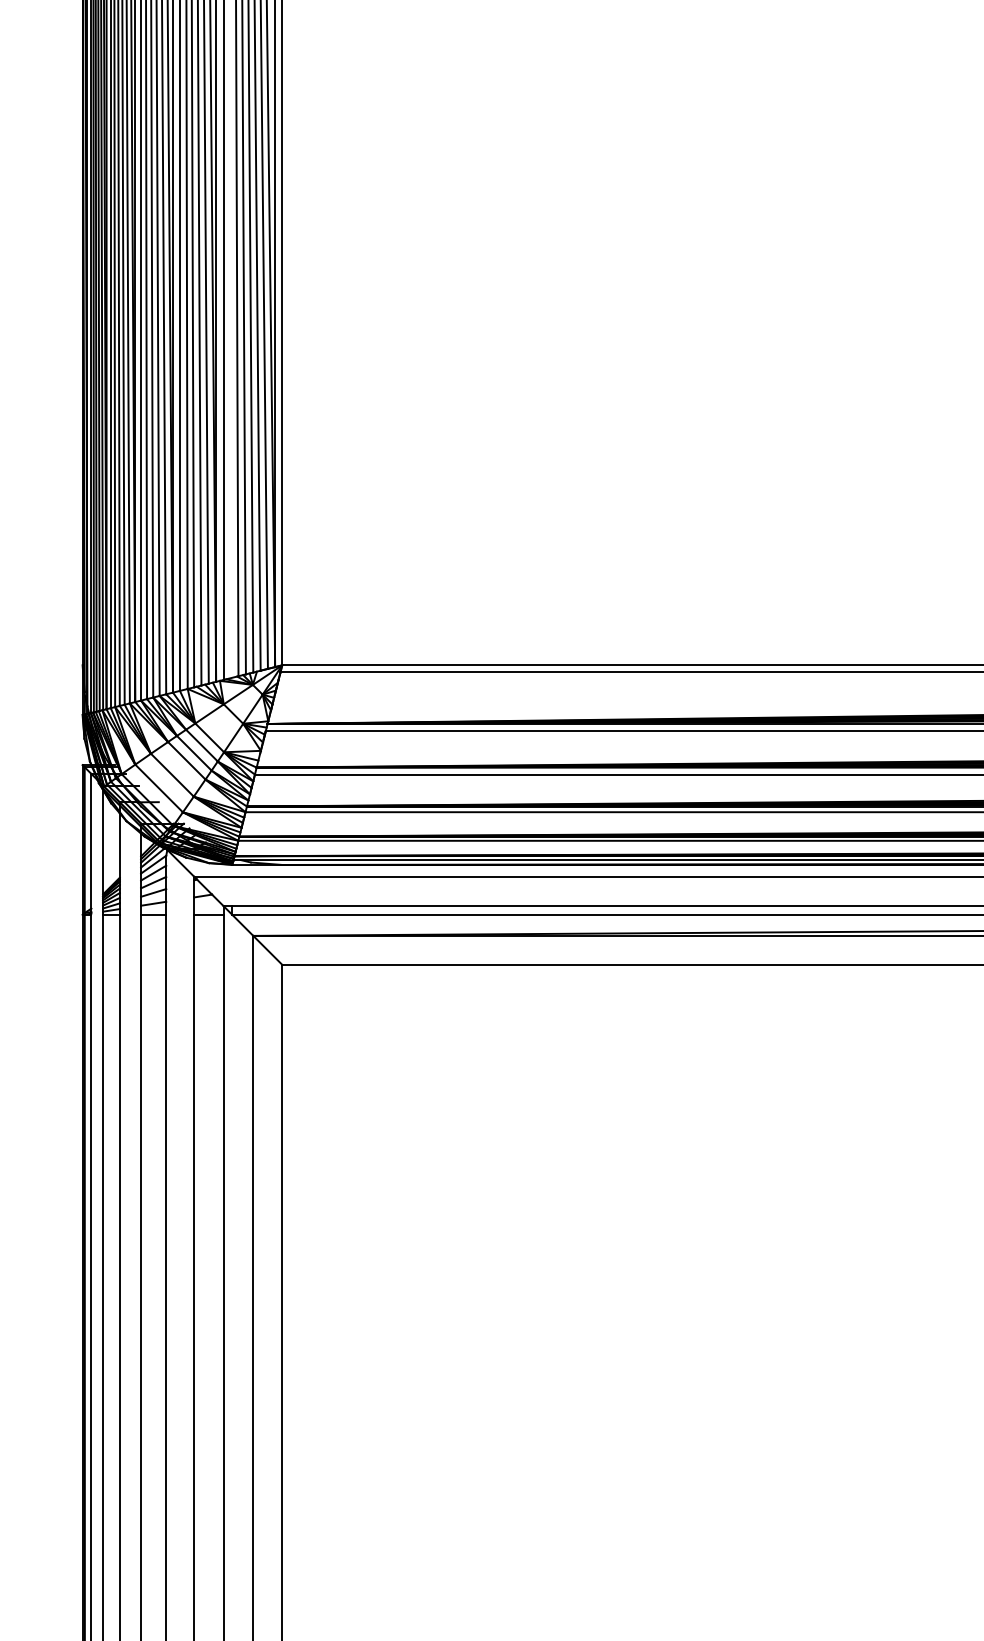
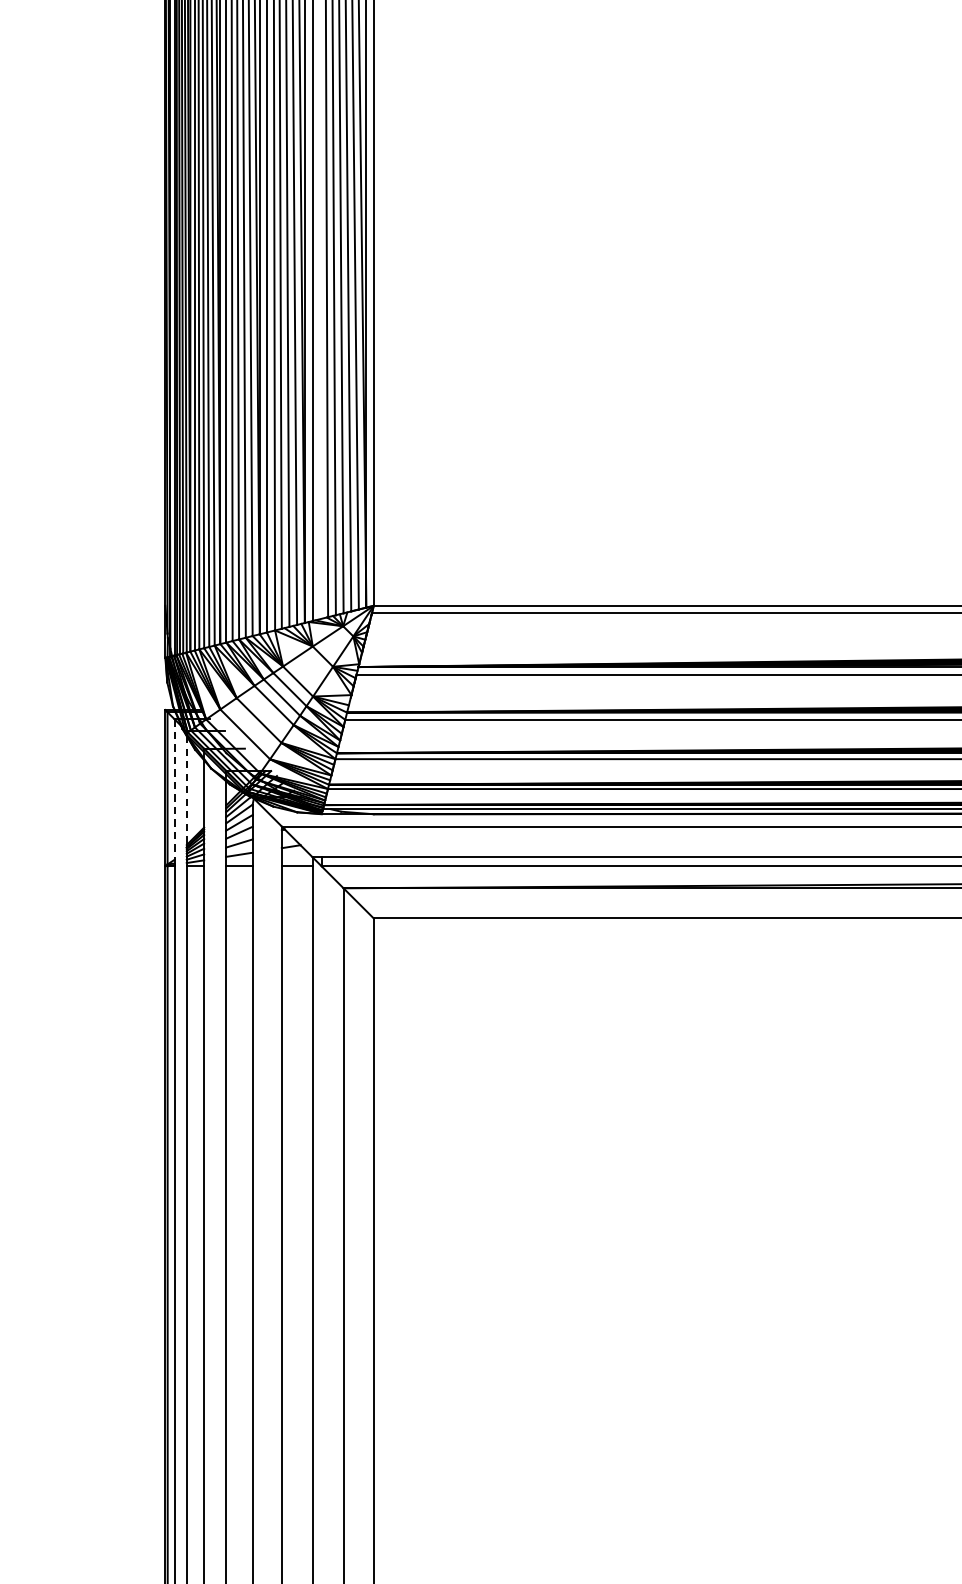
line: (91, 841) -> (174, 789), solid -> dashed
line: (103, 842) -> (187, 790), solid -> dashed

